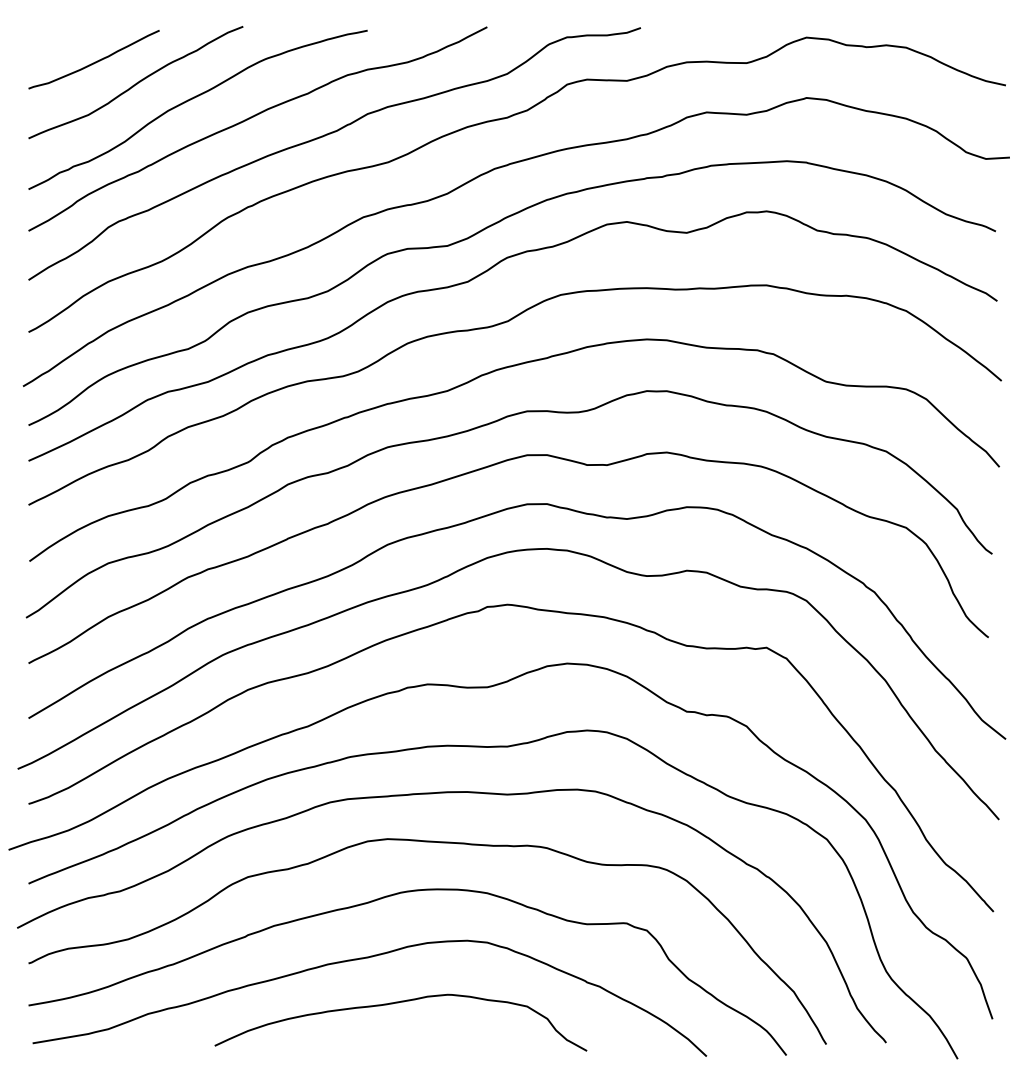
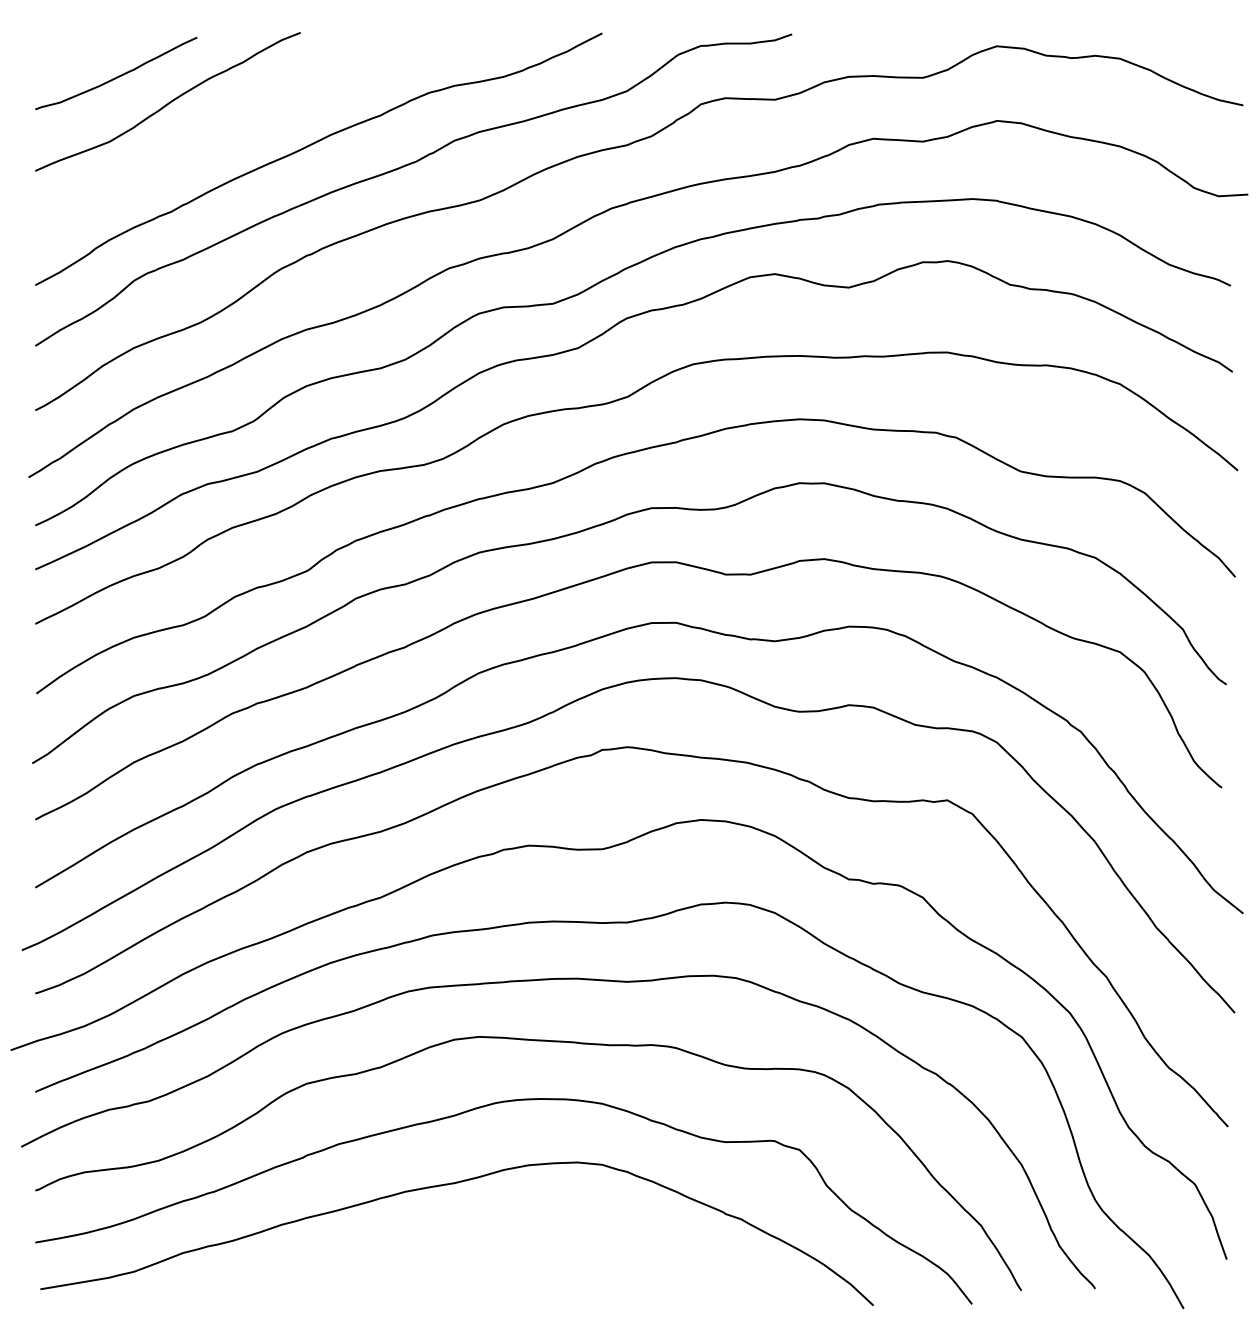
curve: (192, 99) -> (238, 122), removed
curve: (400, 1003) -> (494, 1239), removed

